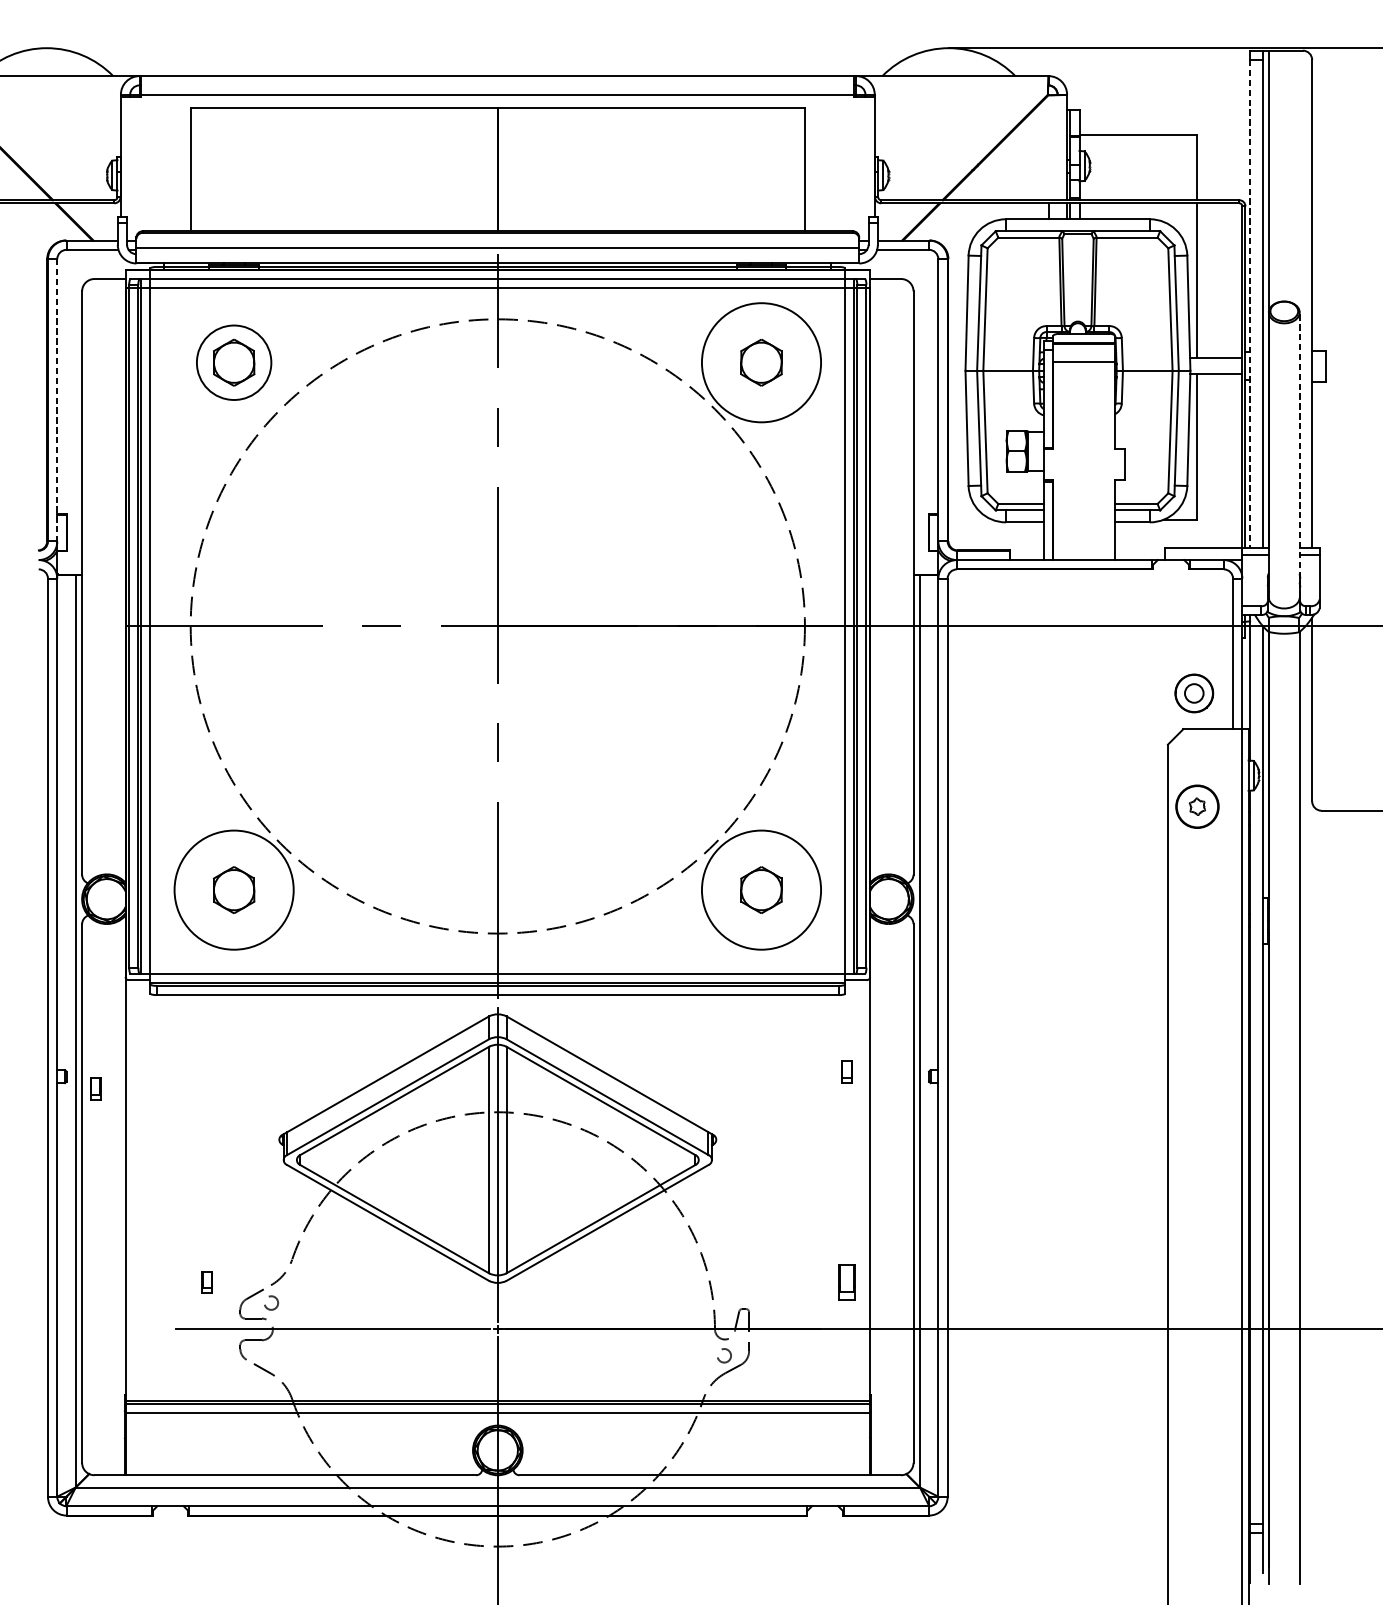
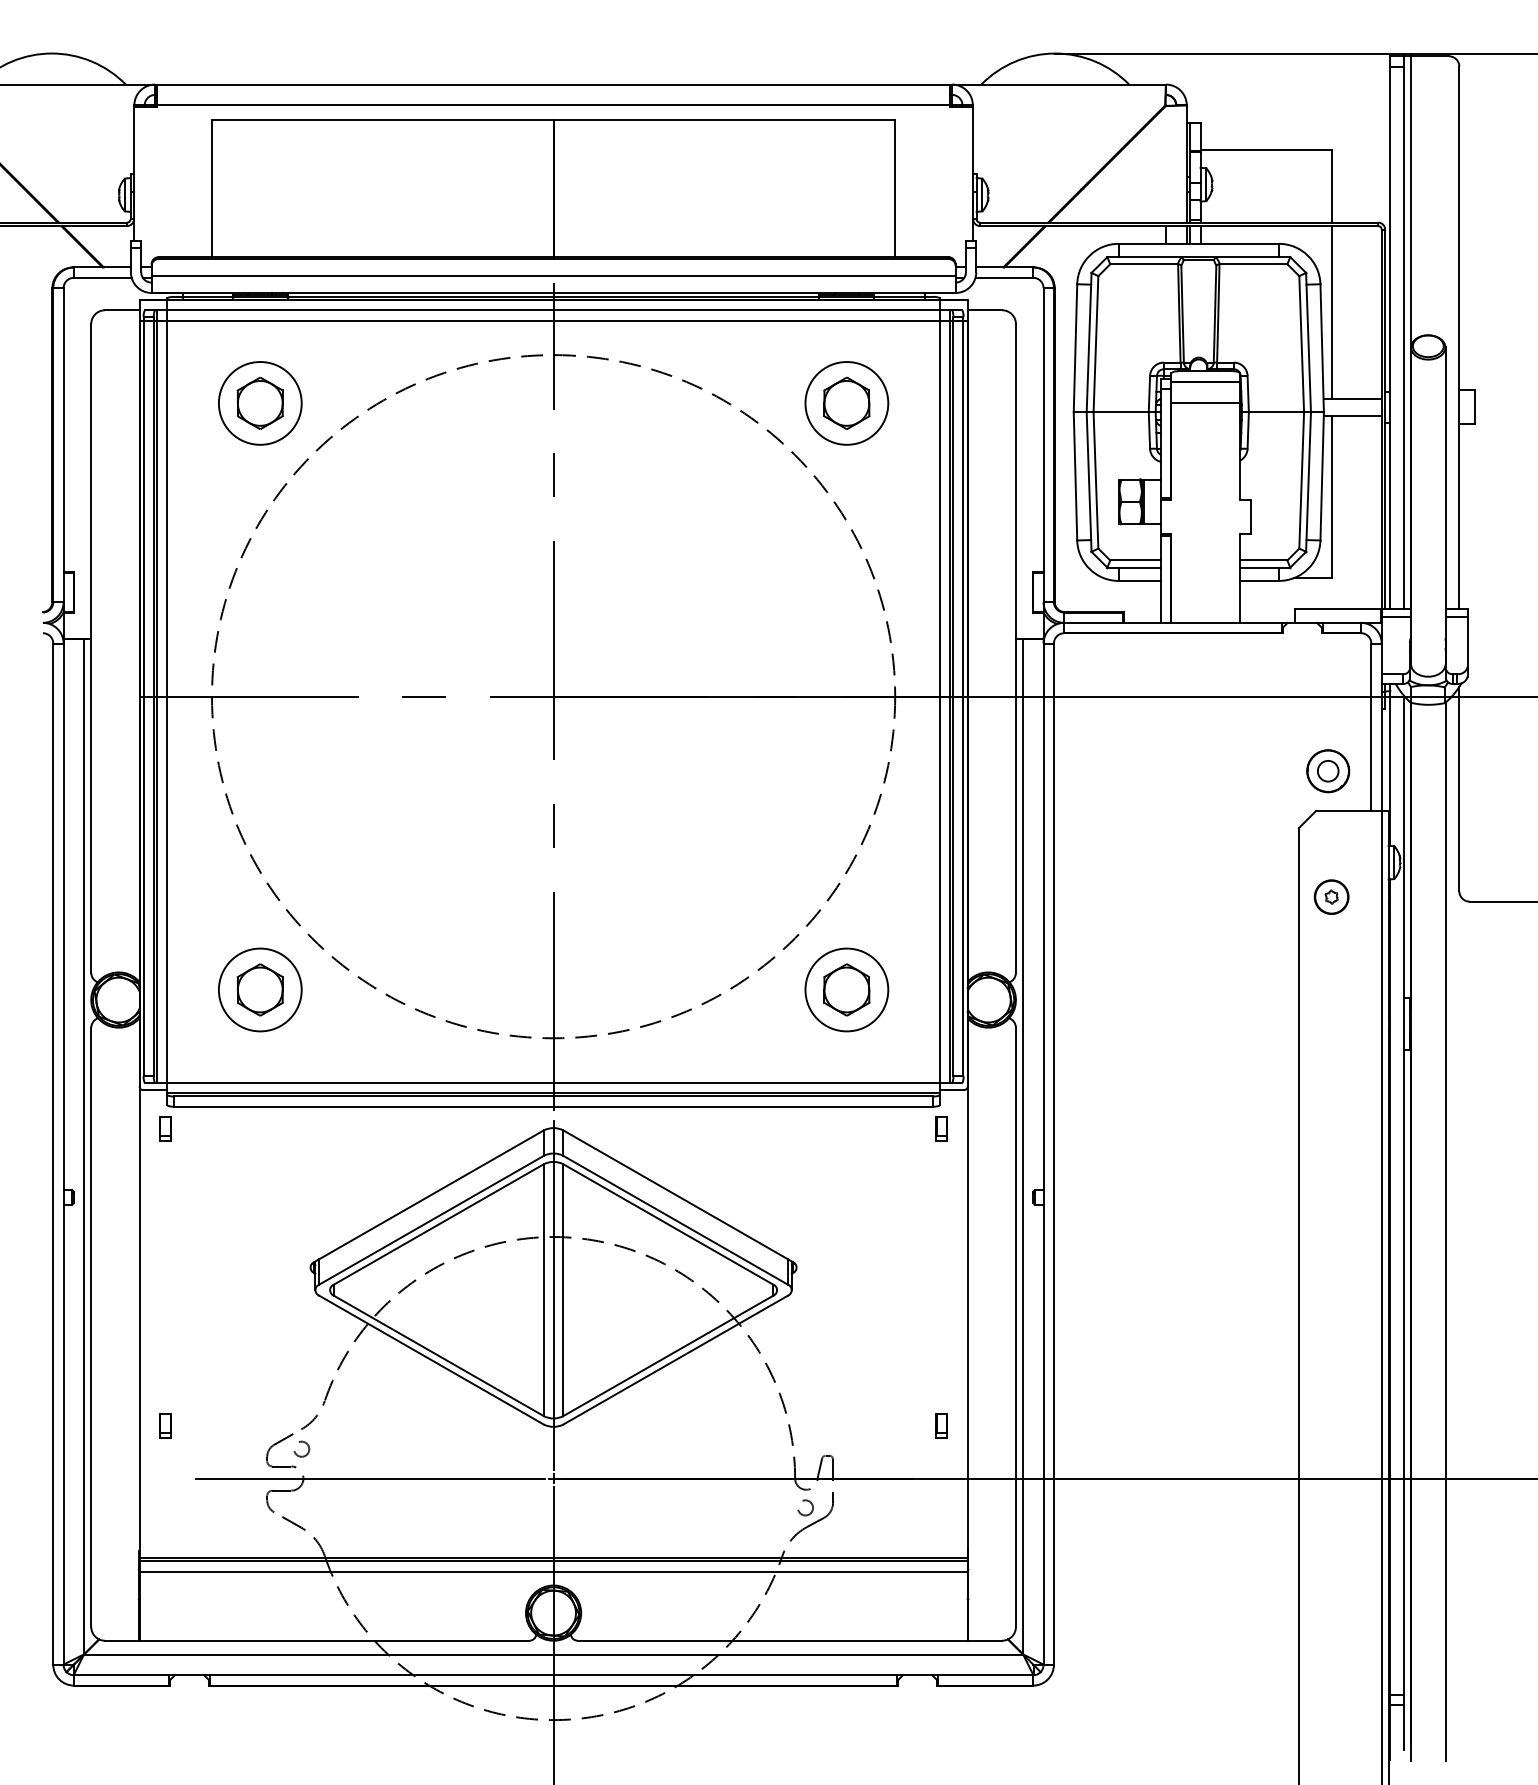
line: (1250, 304) -> (1390, 338), dashed -> solid
circle: (761, 362) -> (846, 403), size x0.62
line: (57, 400) -> (63, 445), dashed -> solid
line: (1299, 455) -> (1445, 506), dashed -> solid
part: (1197, 806) -> (1331, 896), size x0.71
circle: (233, 889) -> (259, 989), size x0.62
circle: (761, 889) -> (846, 989), size x0.62
part: (846, 1071) -> (941, 1128), moved
part: (95, 1088) -> (165, 1128), moved
part: (207, 1281) -> (165, 1425), moved
part: (846, 1281) -> (941, 1425), size x0.62

